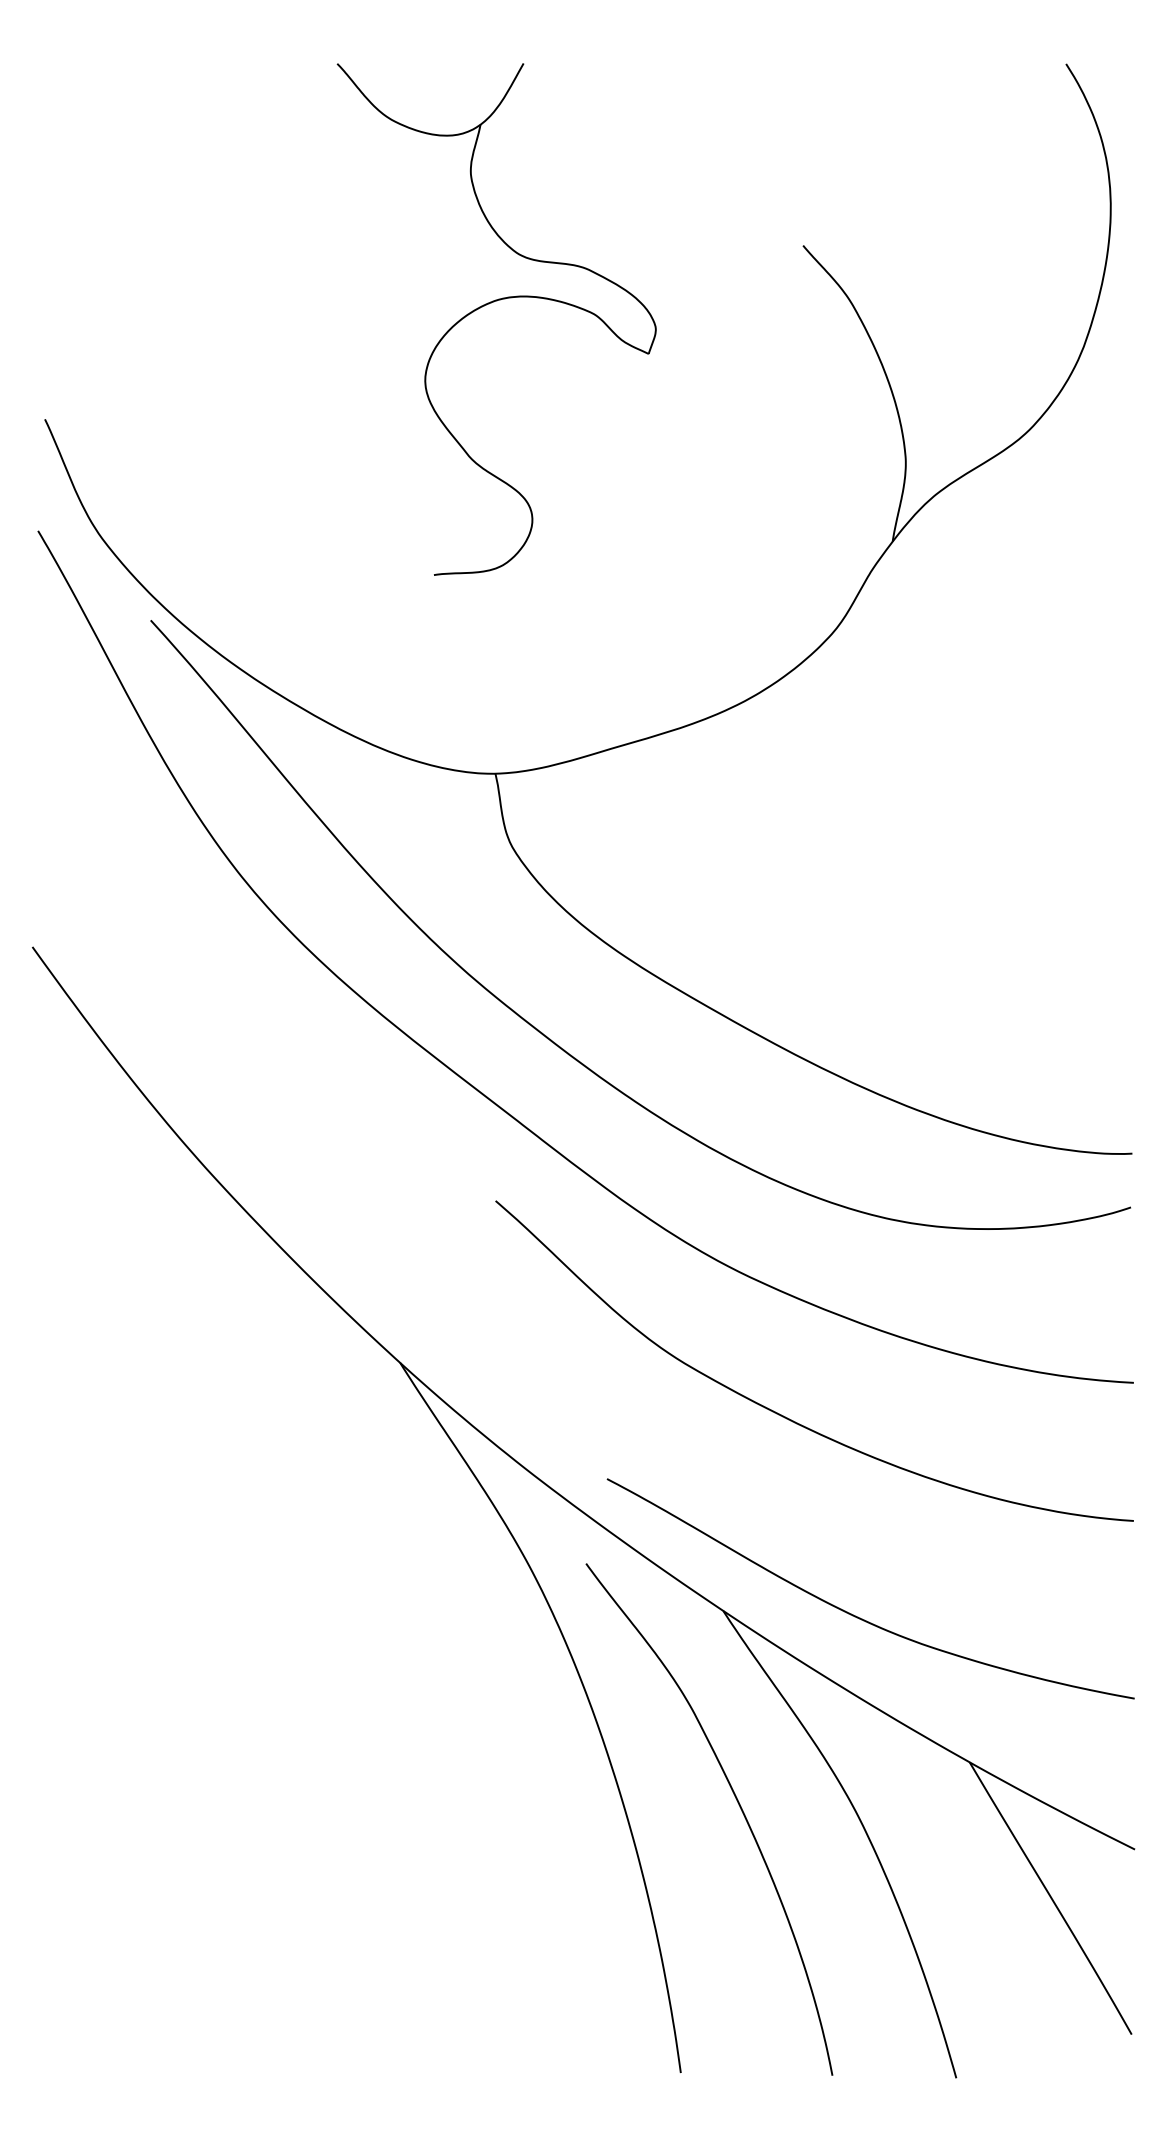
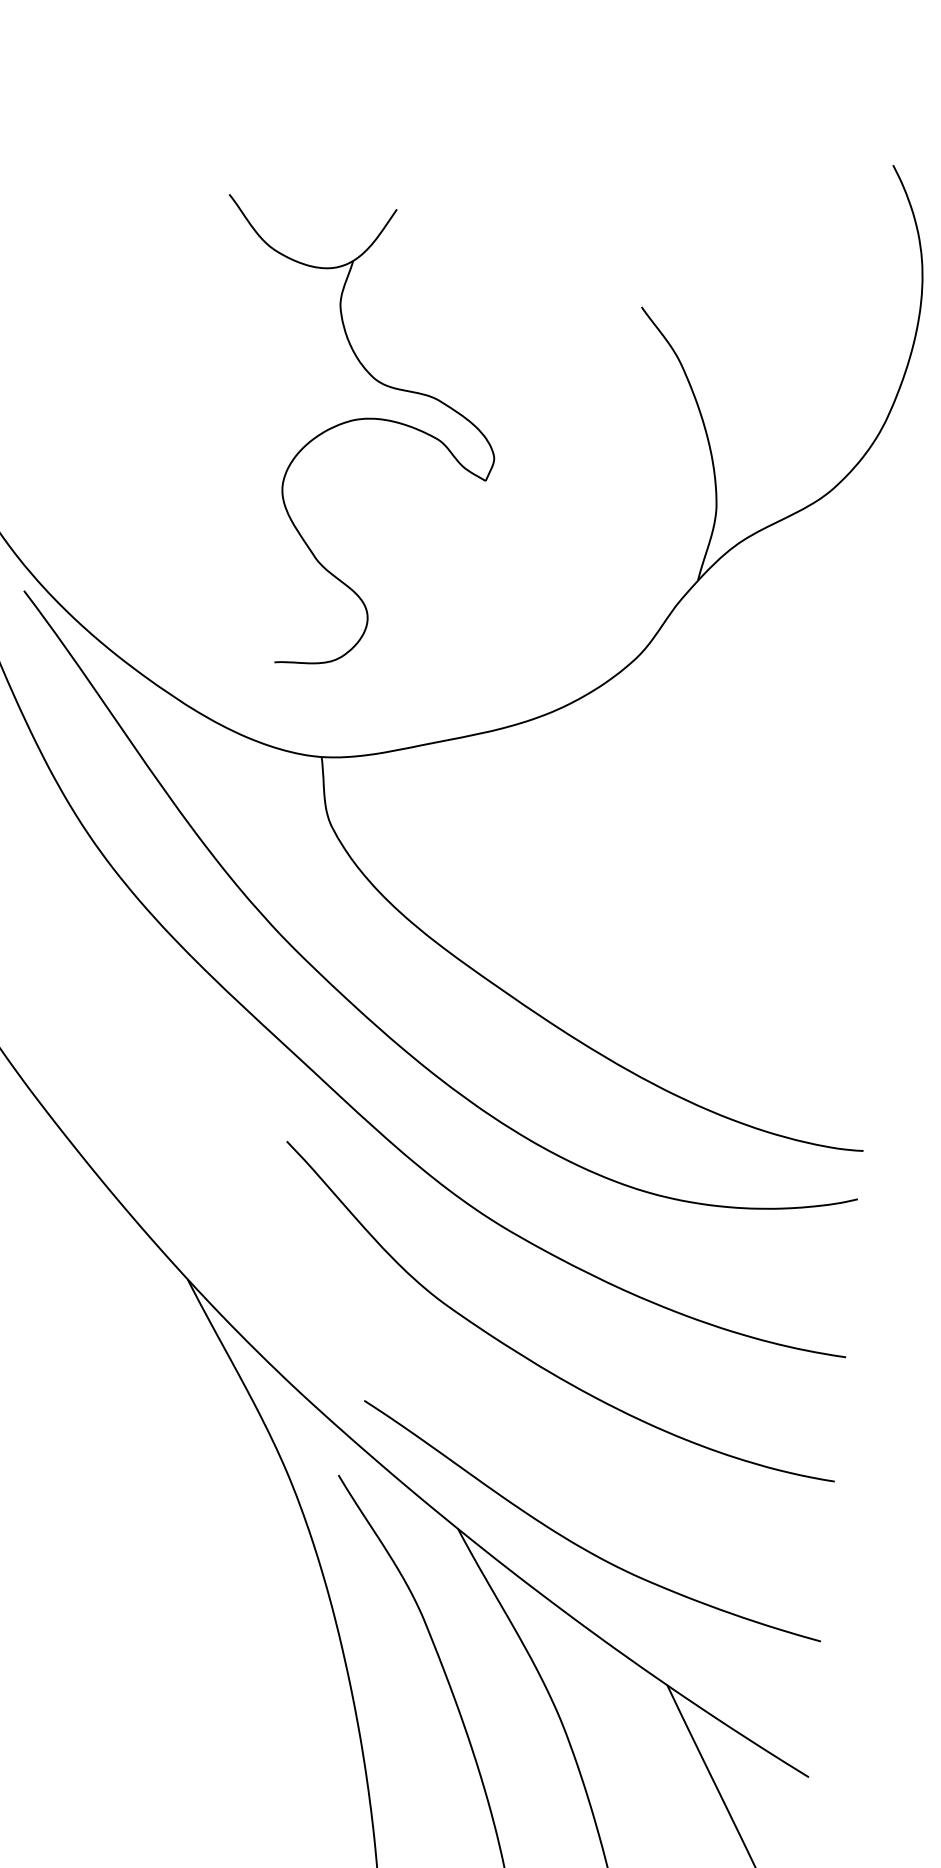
part: (489, 304) -> (346, 423), moved

